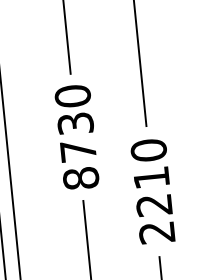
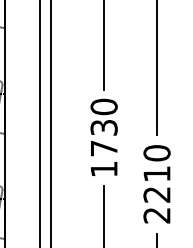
text: (80, 178) -> (103, 169), 8730 -> 1730

